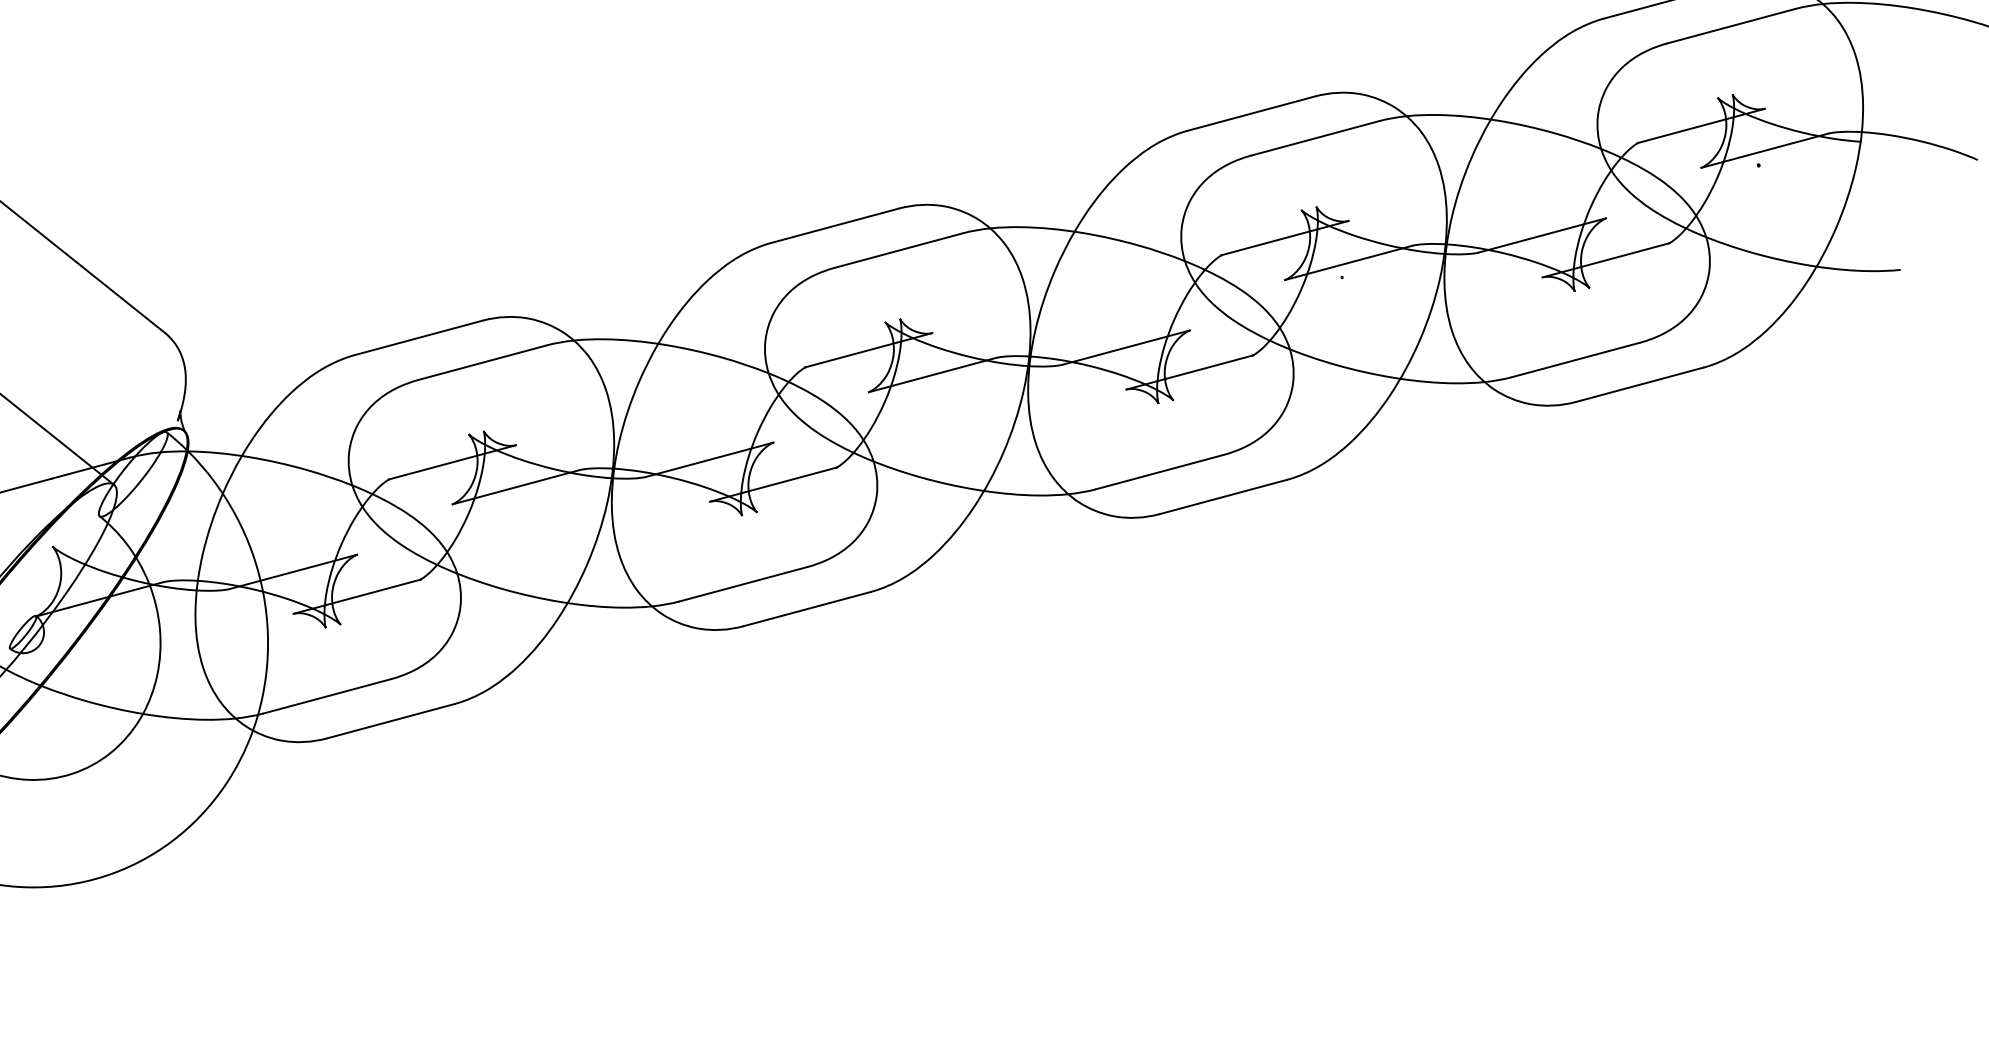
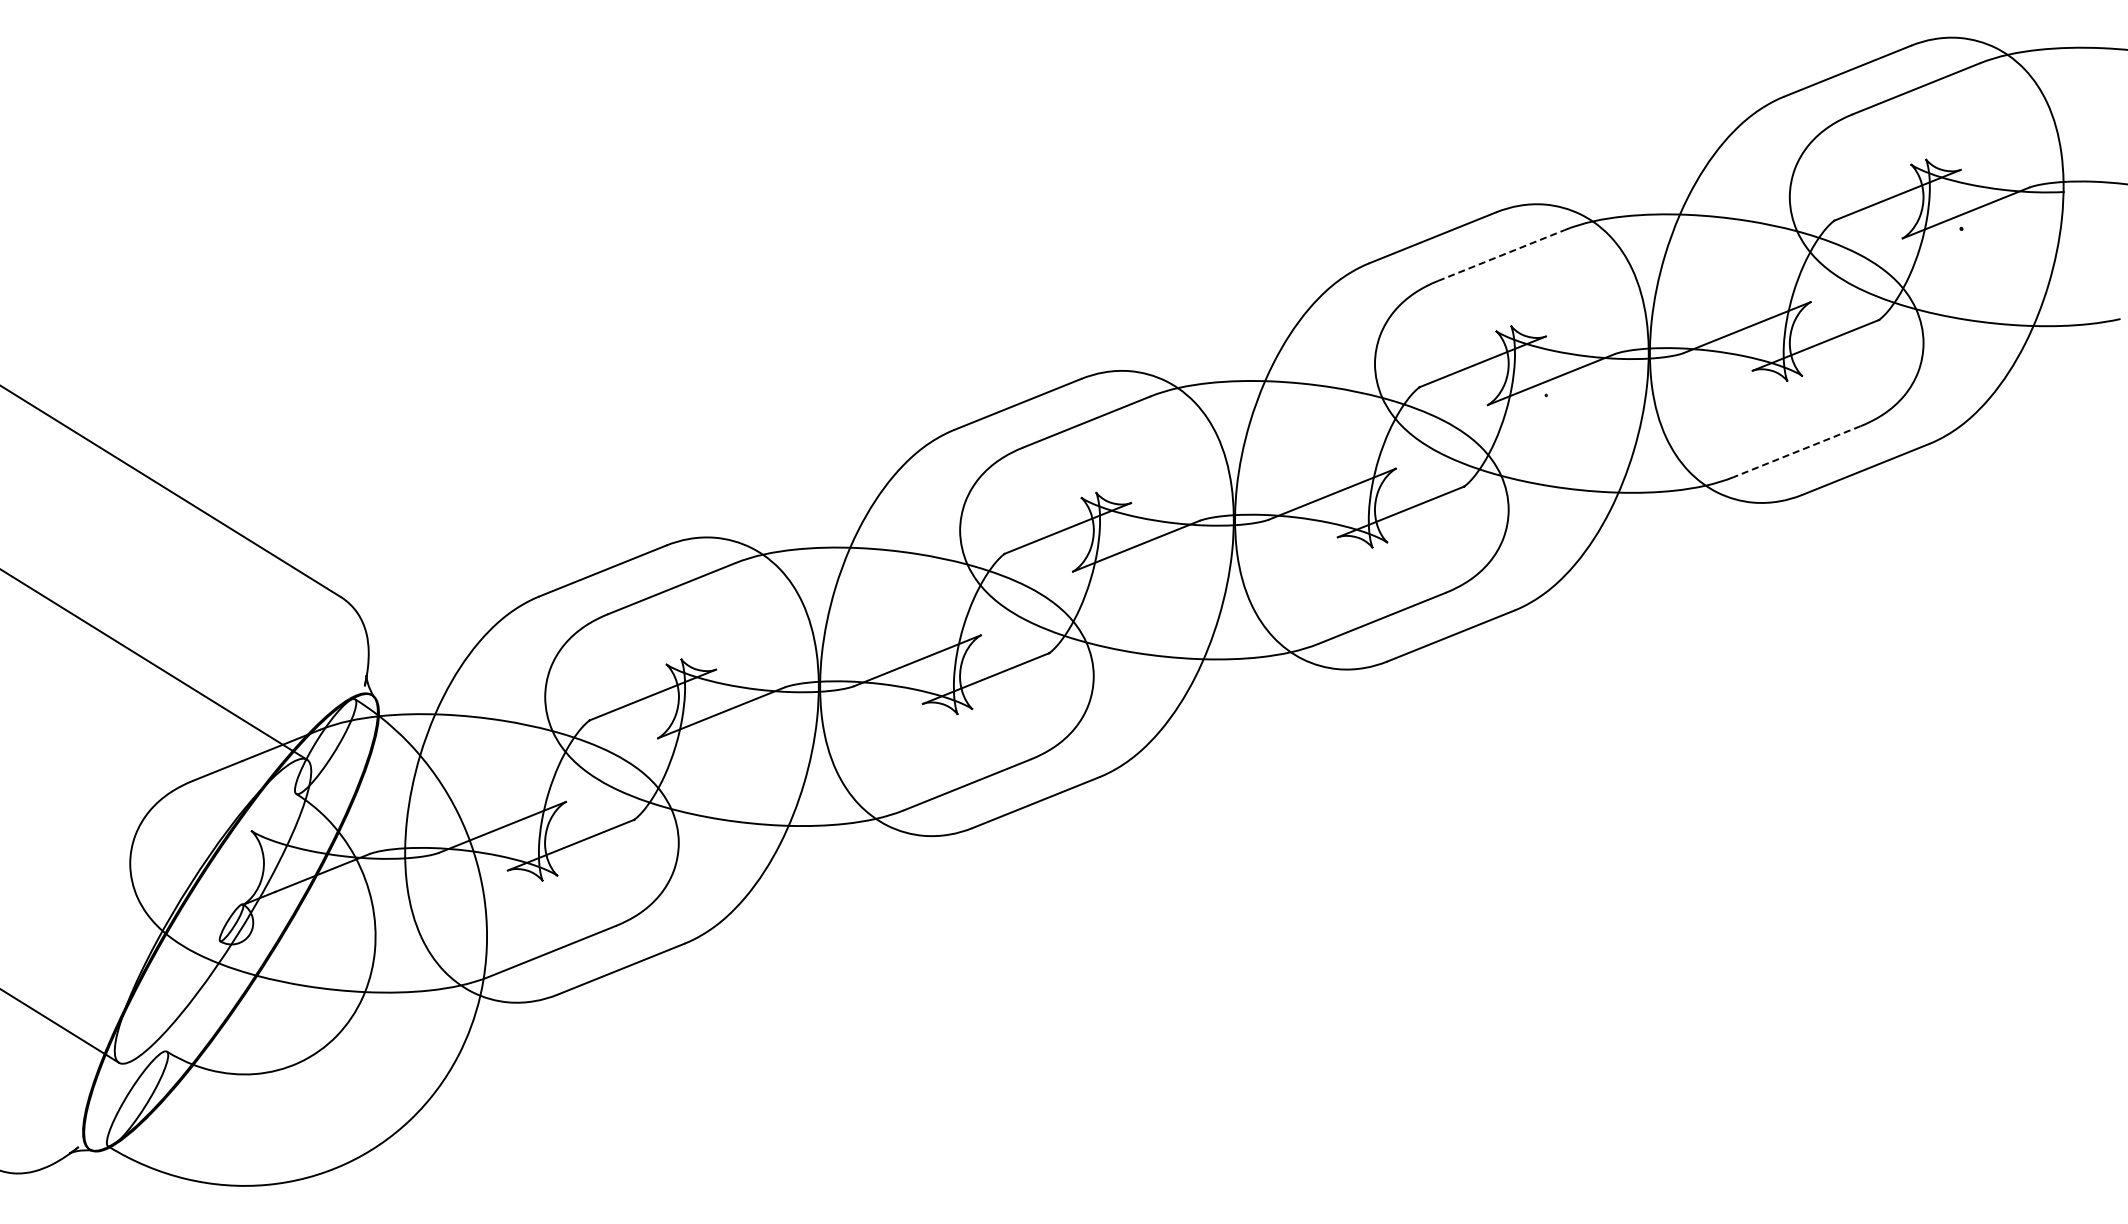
line: (1315, 138) -> (1501, 255), solid -> dashed
line: (1575, 359) -> (1796, 451), solid -> dashed

